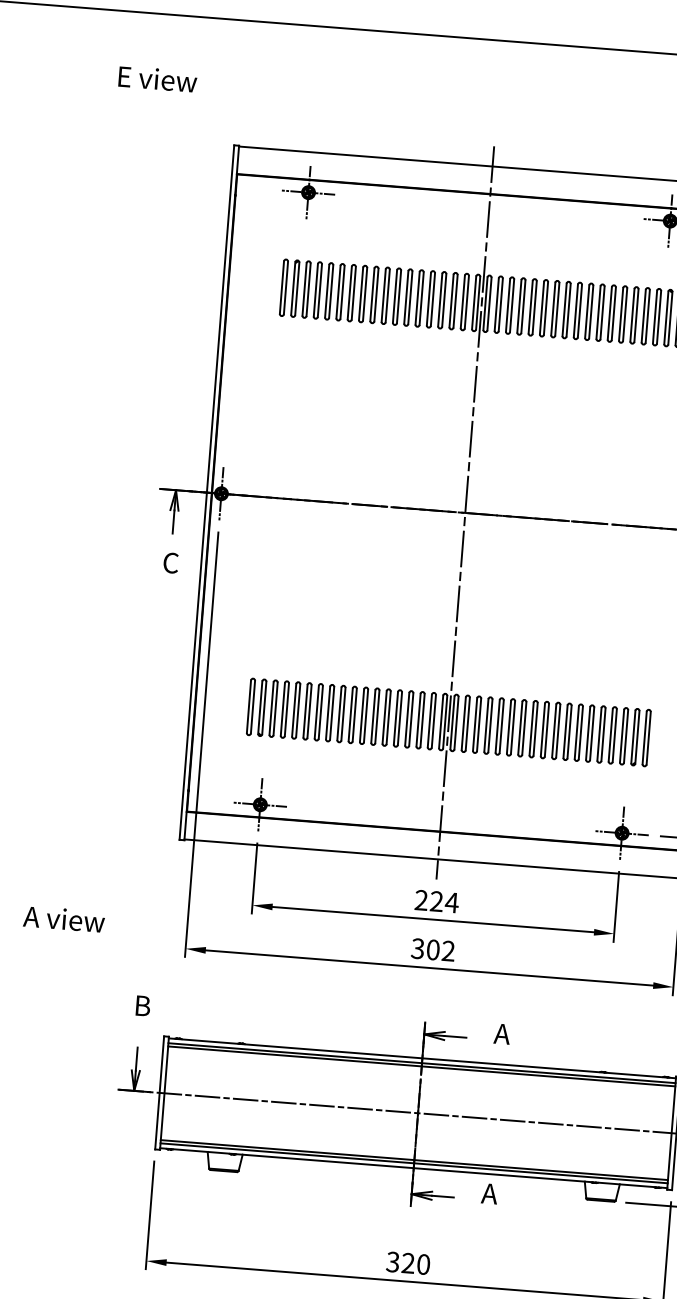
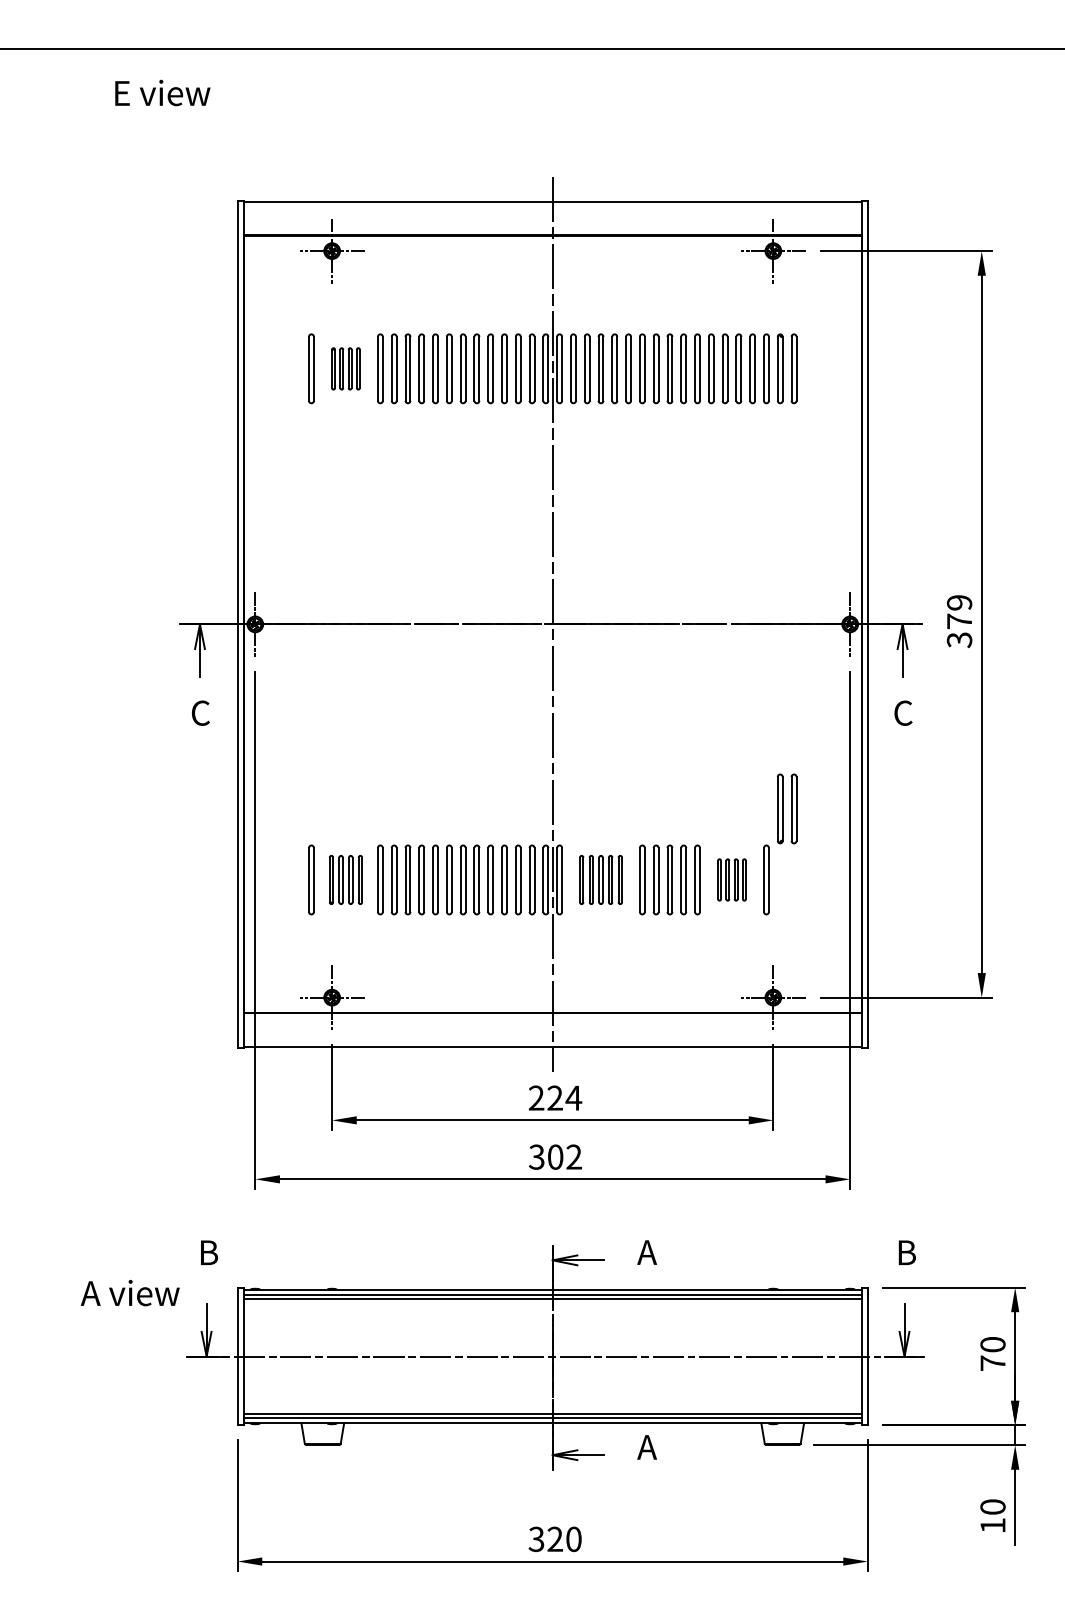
text: (157, 78) -> (162, 92), moved
part: (311, 289) -> (345, 368), size x0.6
part: (278, 708) -> (345, 879), size x0.7
part: (488, 725) -> (600, 879), size x0.7
part: (595, 733) -> (731, 879), size x0.6
part: (641, 737) -> (787, 808), moved
text: (63, 919) -> (129, 1293), moved

